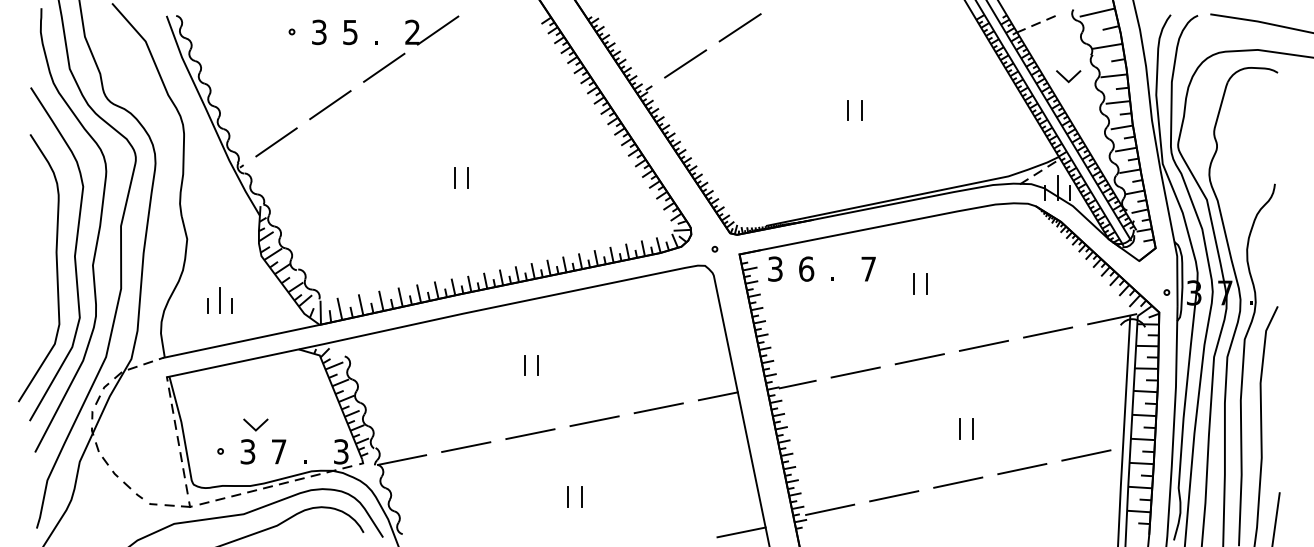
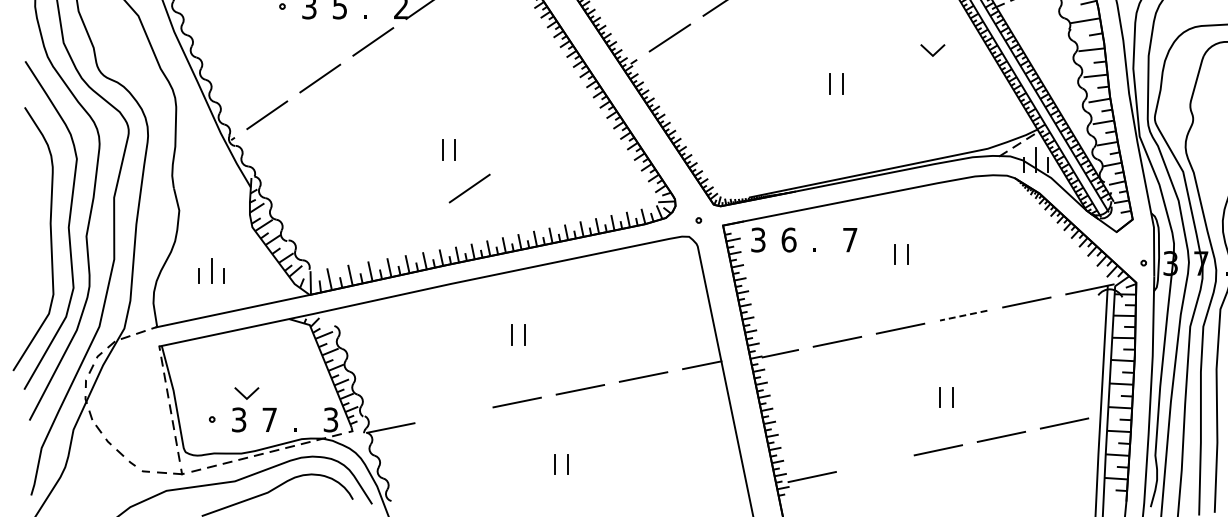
line: (1066, 78) -> (930, 52), moved
line: (482, 216) -> (470, 188), added
line: (983, 345) -> (963, 315), solid -> dashed
line: (466, 446) -> (454, 414), removed
line: (894, 496) -> (875, 463), removed
line: (741, 532) -> (724, 499), removed

